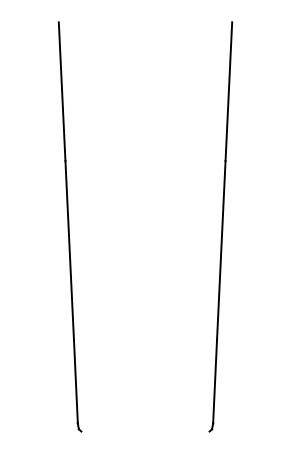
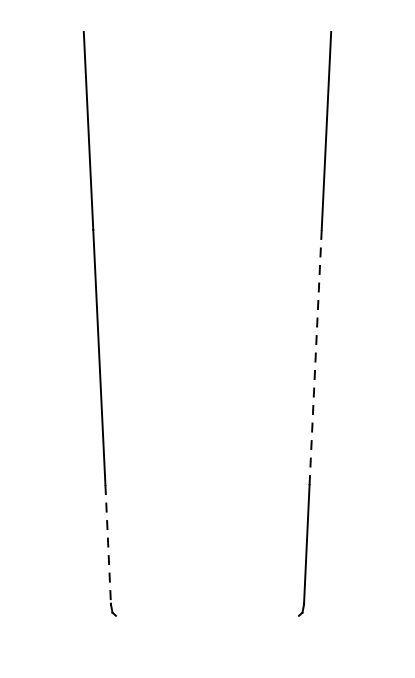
line: (221, 250) -> (315, 357), solid -> dashed
line: (75, 381) -> (107, 544), solid -> dashed

